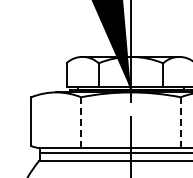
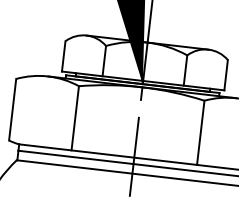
line: (81, 122) -> (75, 118), dashed -> solid
line: (180, 122) -> (200, 132), dashed -> solid

